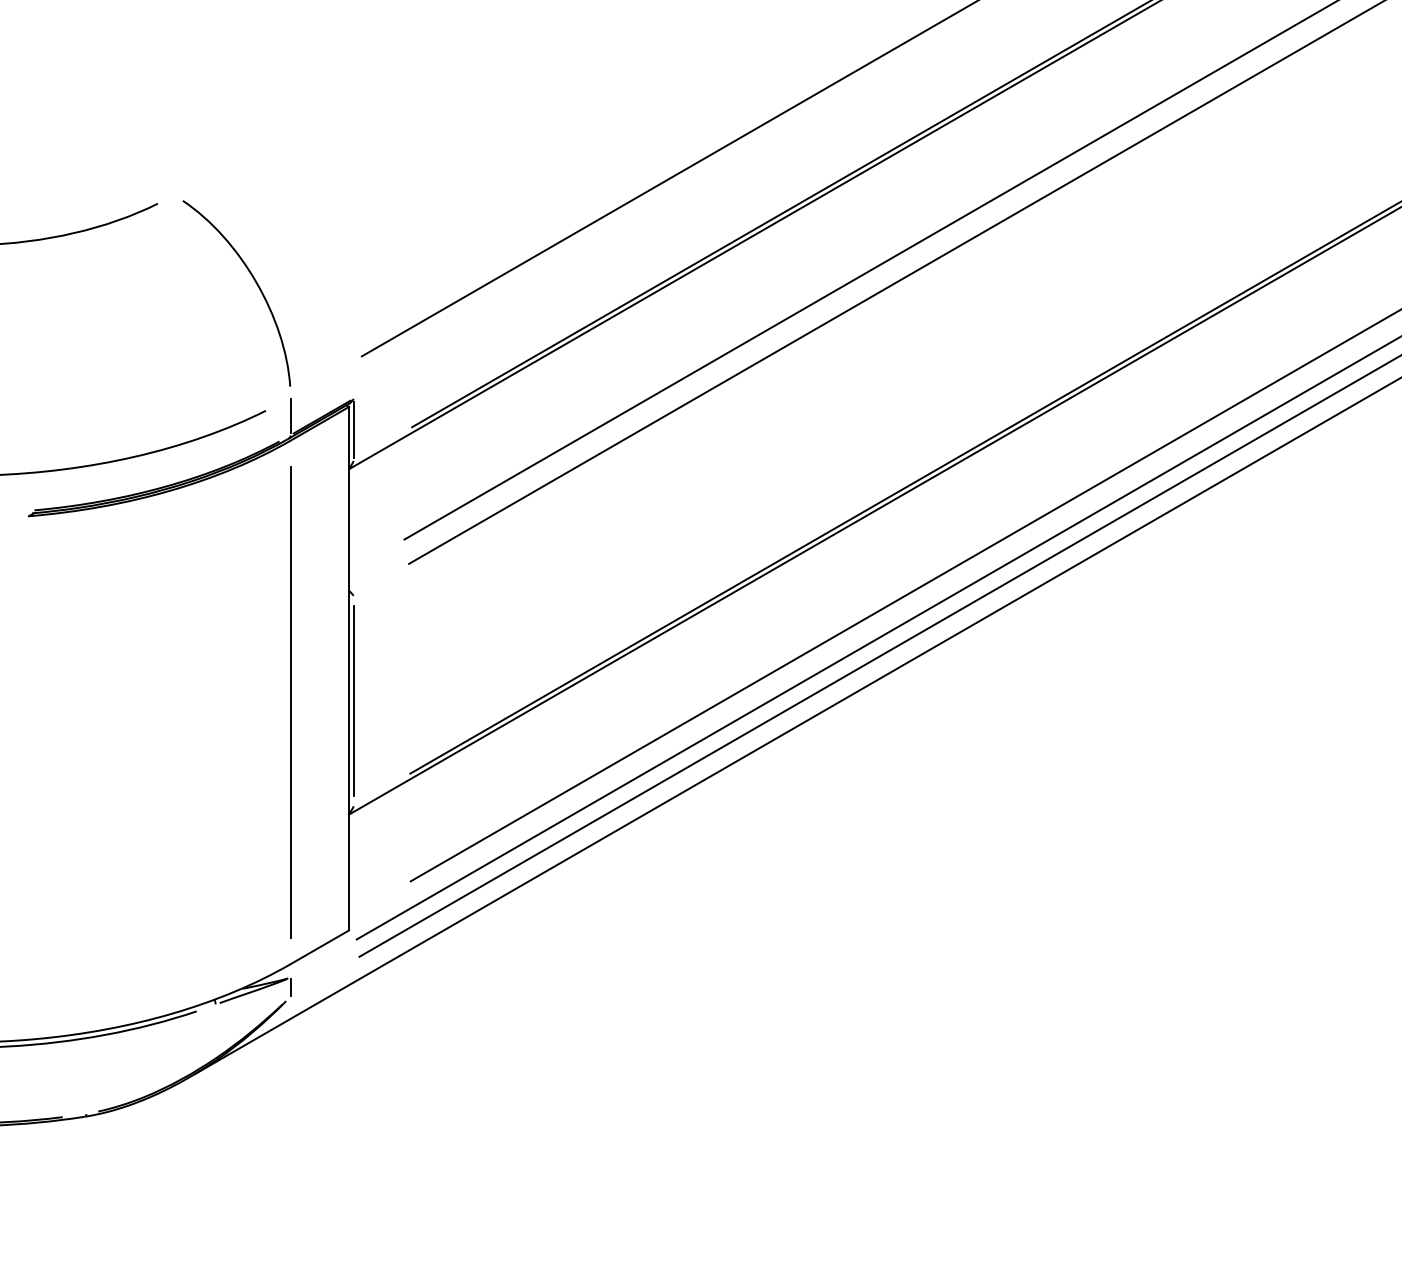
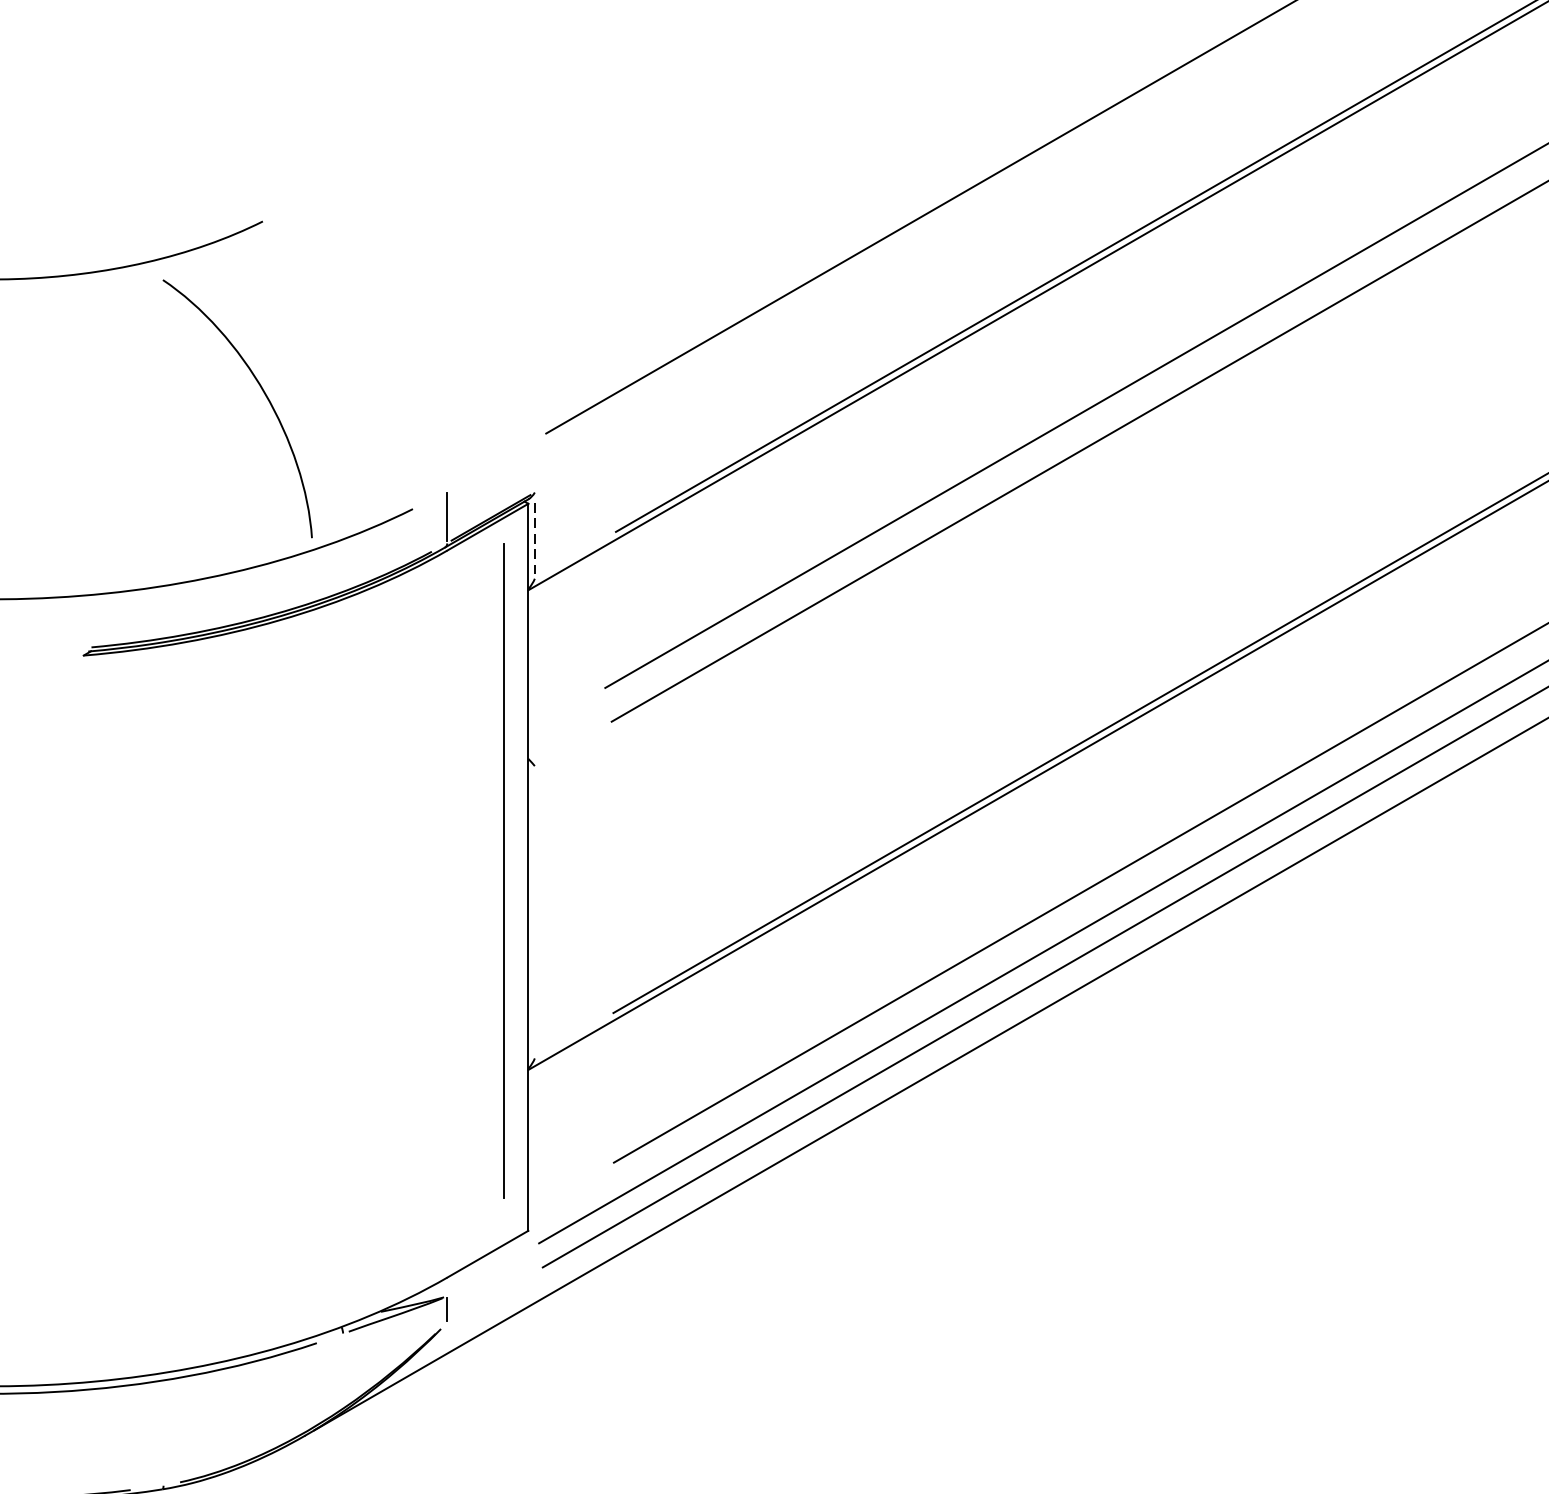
curve: (255, 283) -> (263, 394), moved
line: (353, 429) -> (534, 535), solid -> dashed
line: (353, 700) -> (534, 911), removed
line: (290, 702) -> (503, 871), moved

